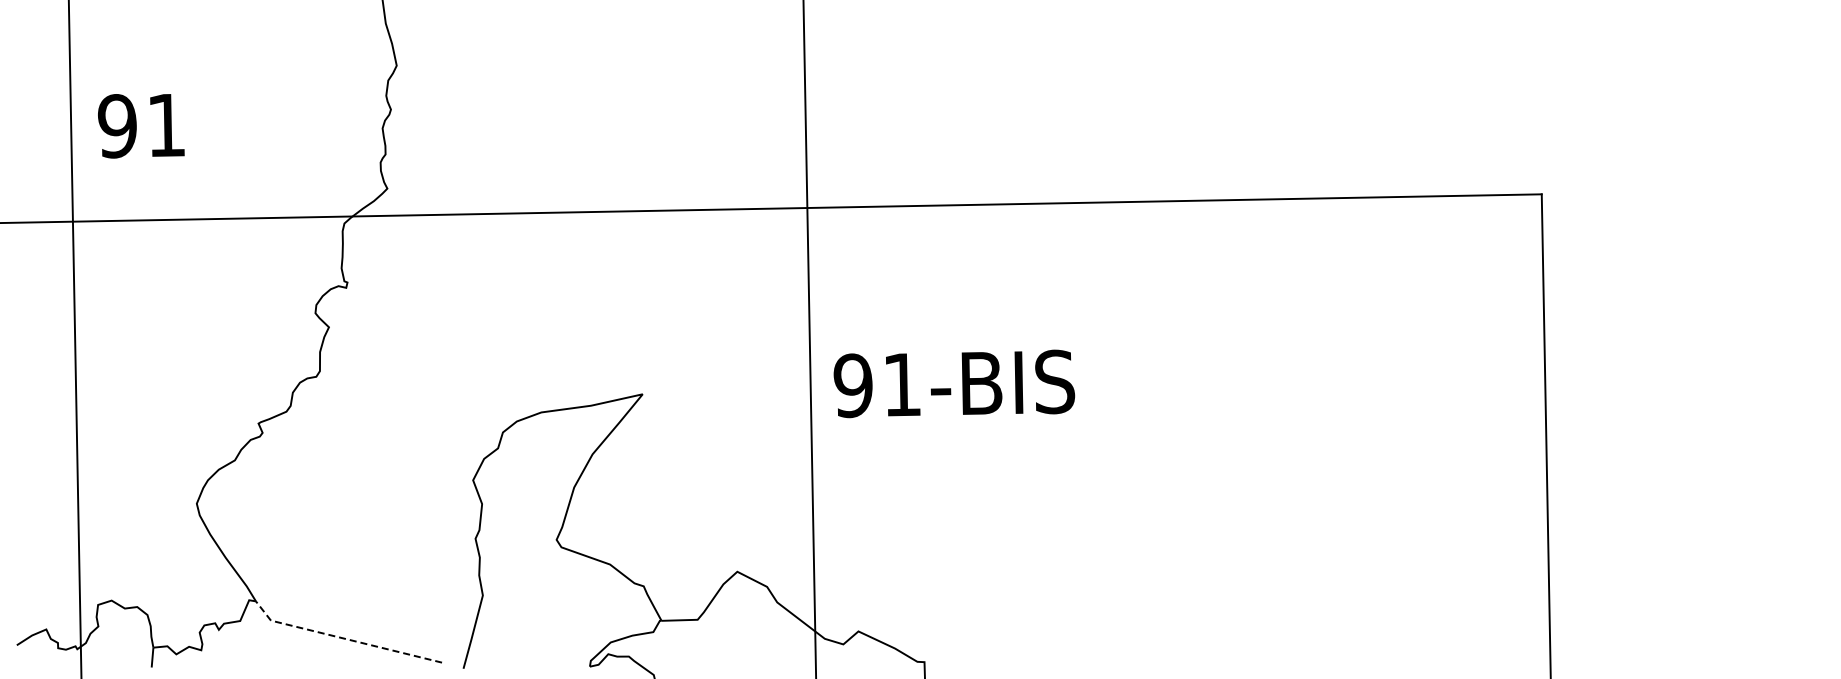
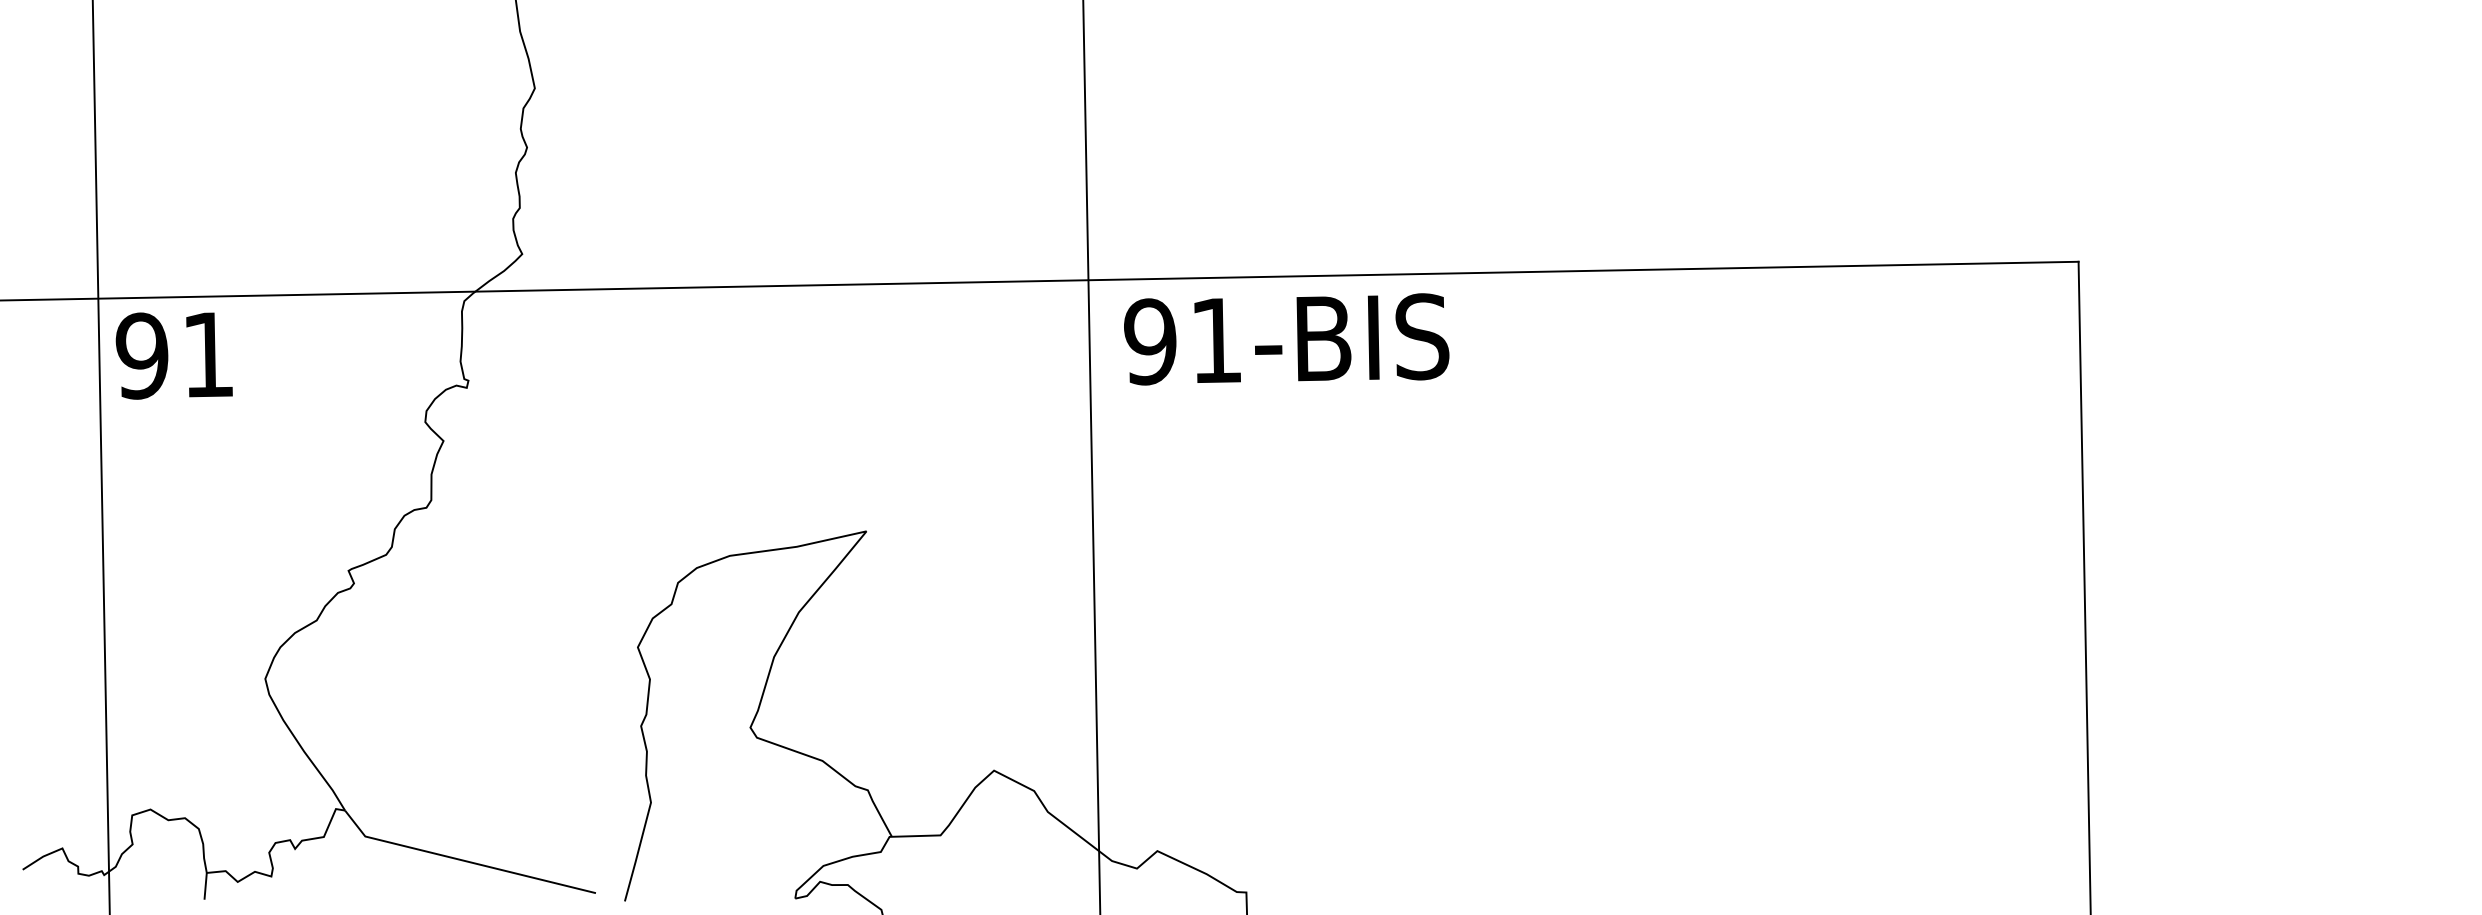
text: (141, 126) -> (174, 356), moved
text: (954, 383) -> (1286, 338), moved
line: (343, 638) -> (463, 860), dashed -> solid

